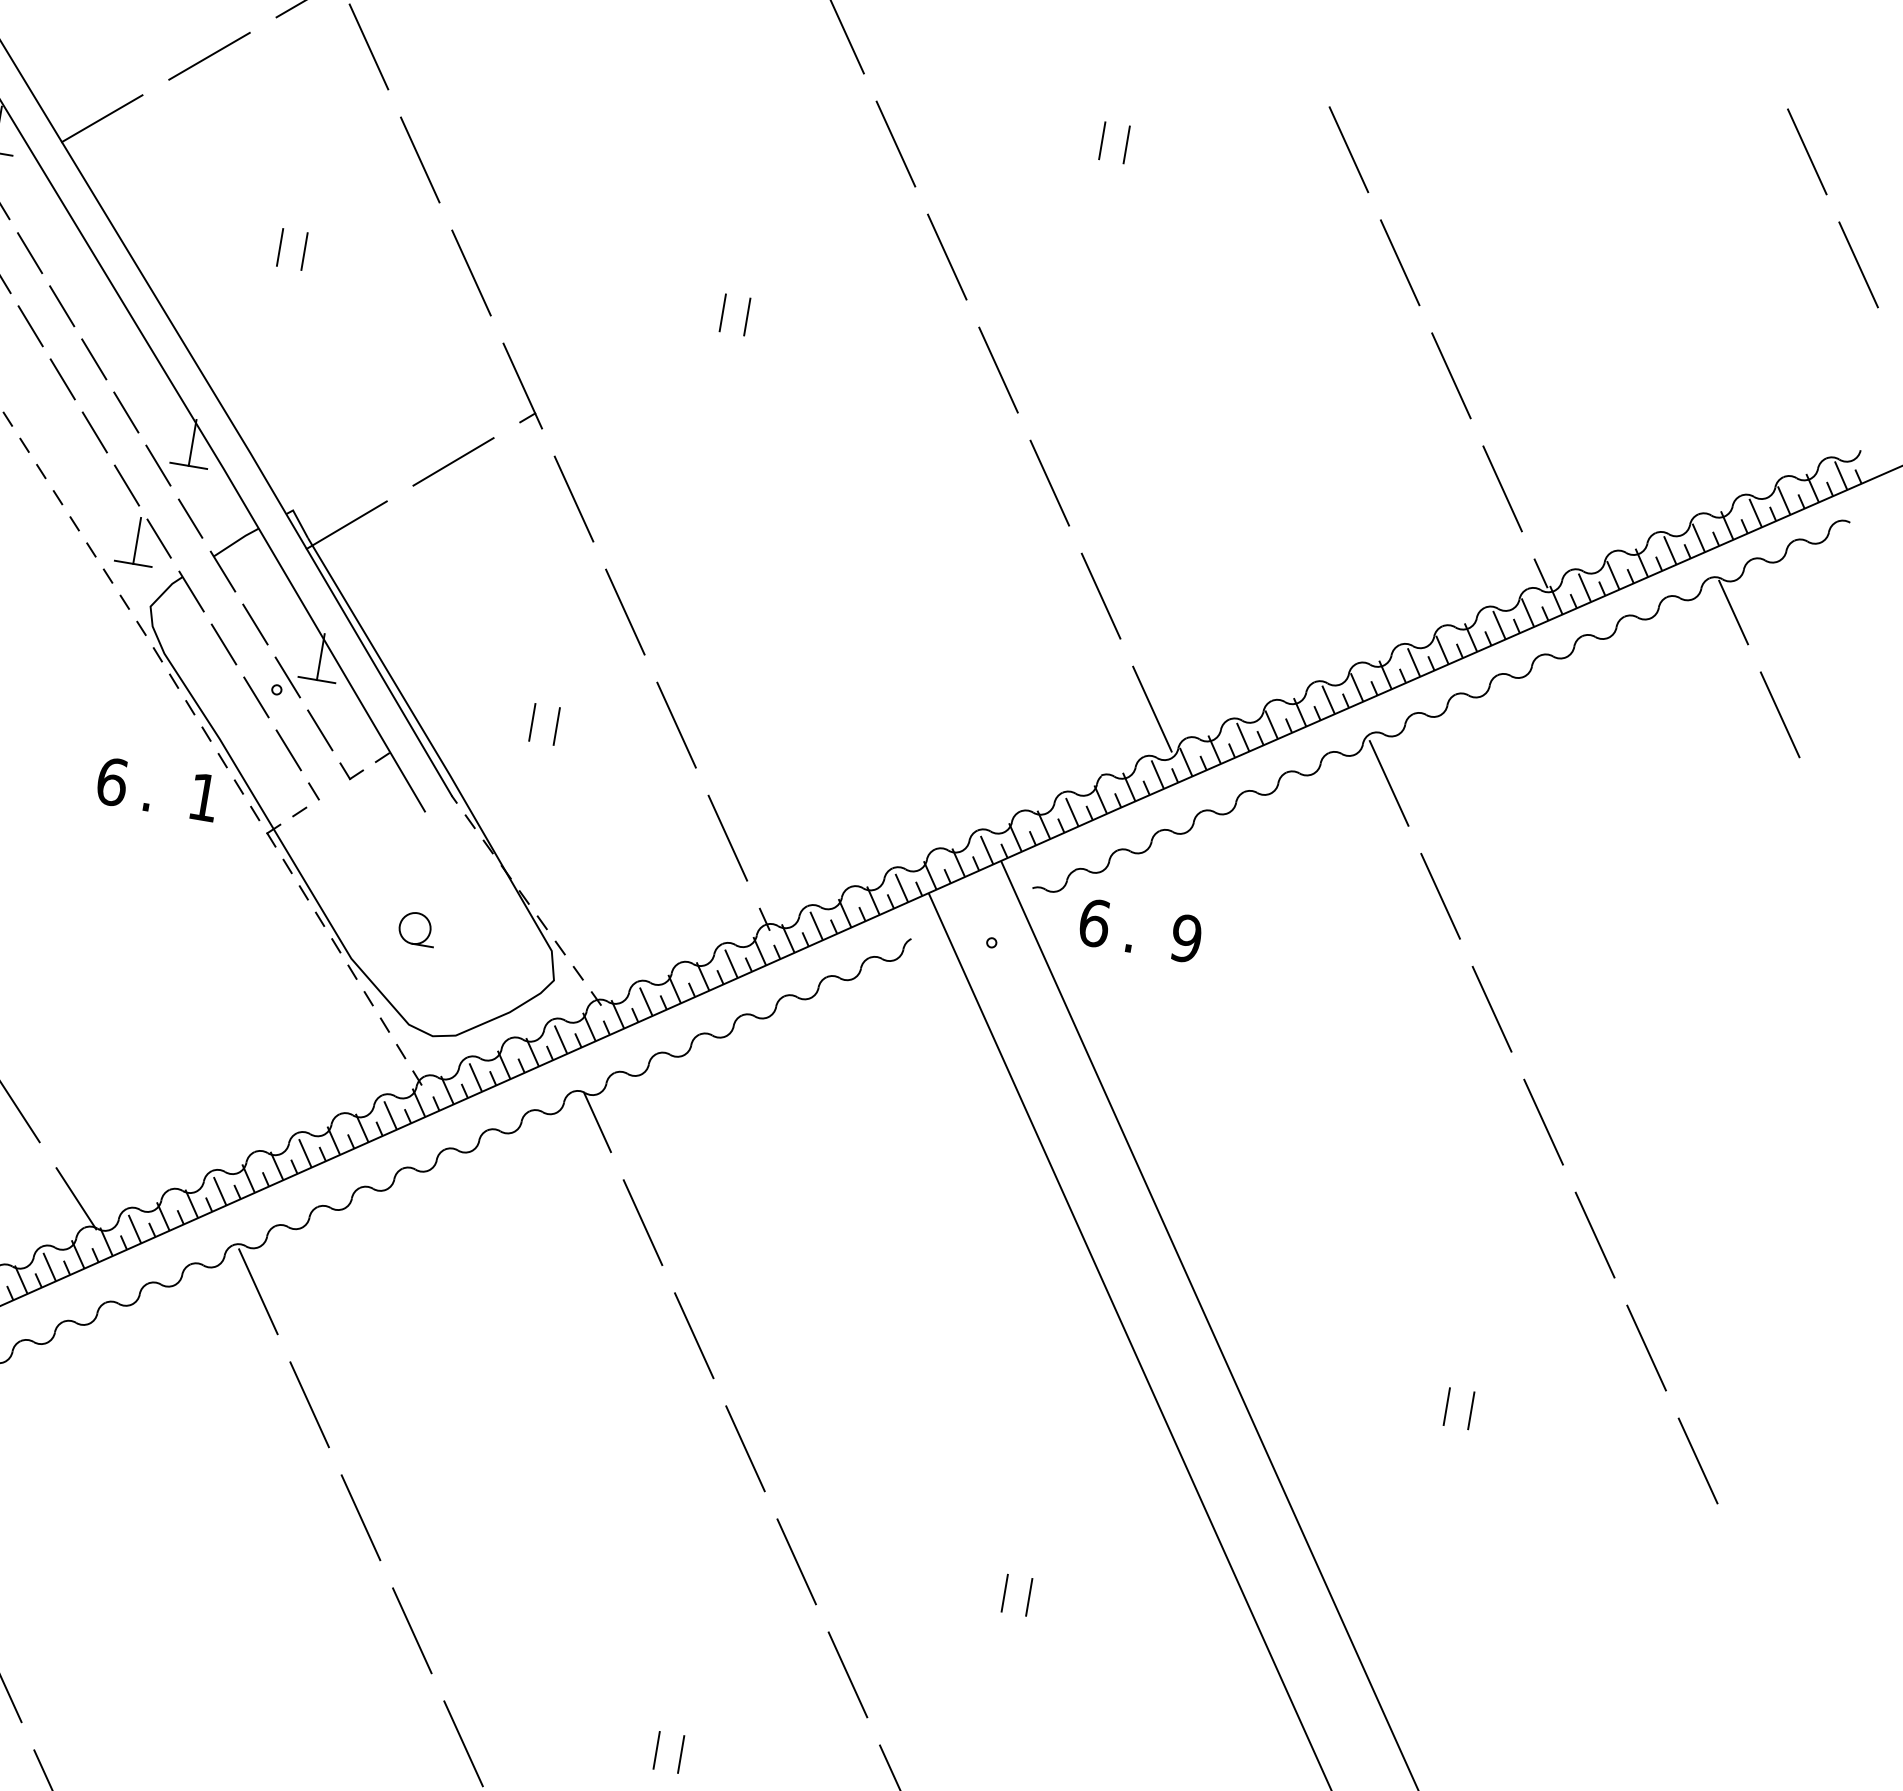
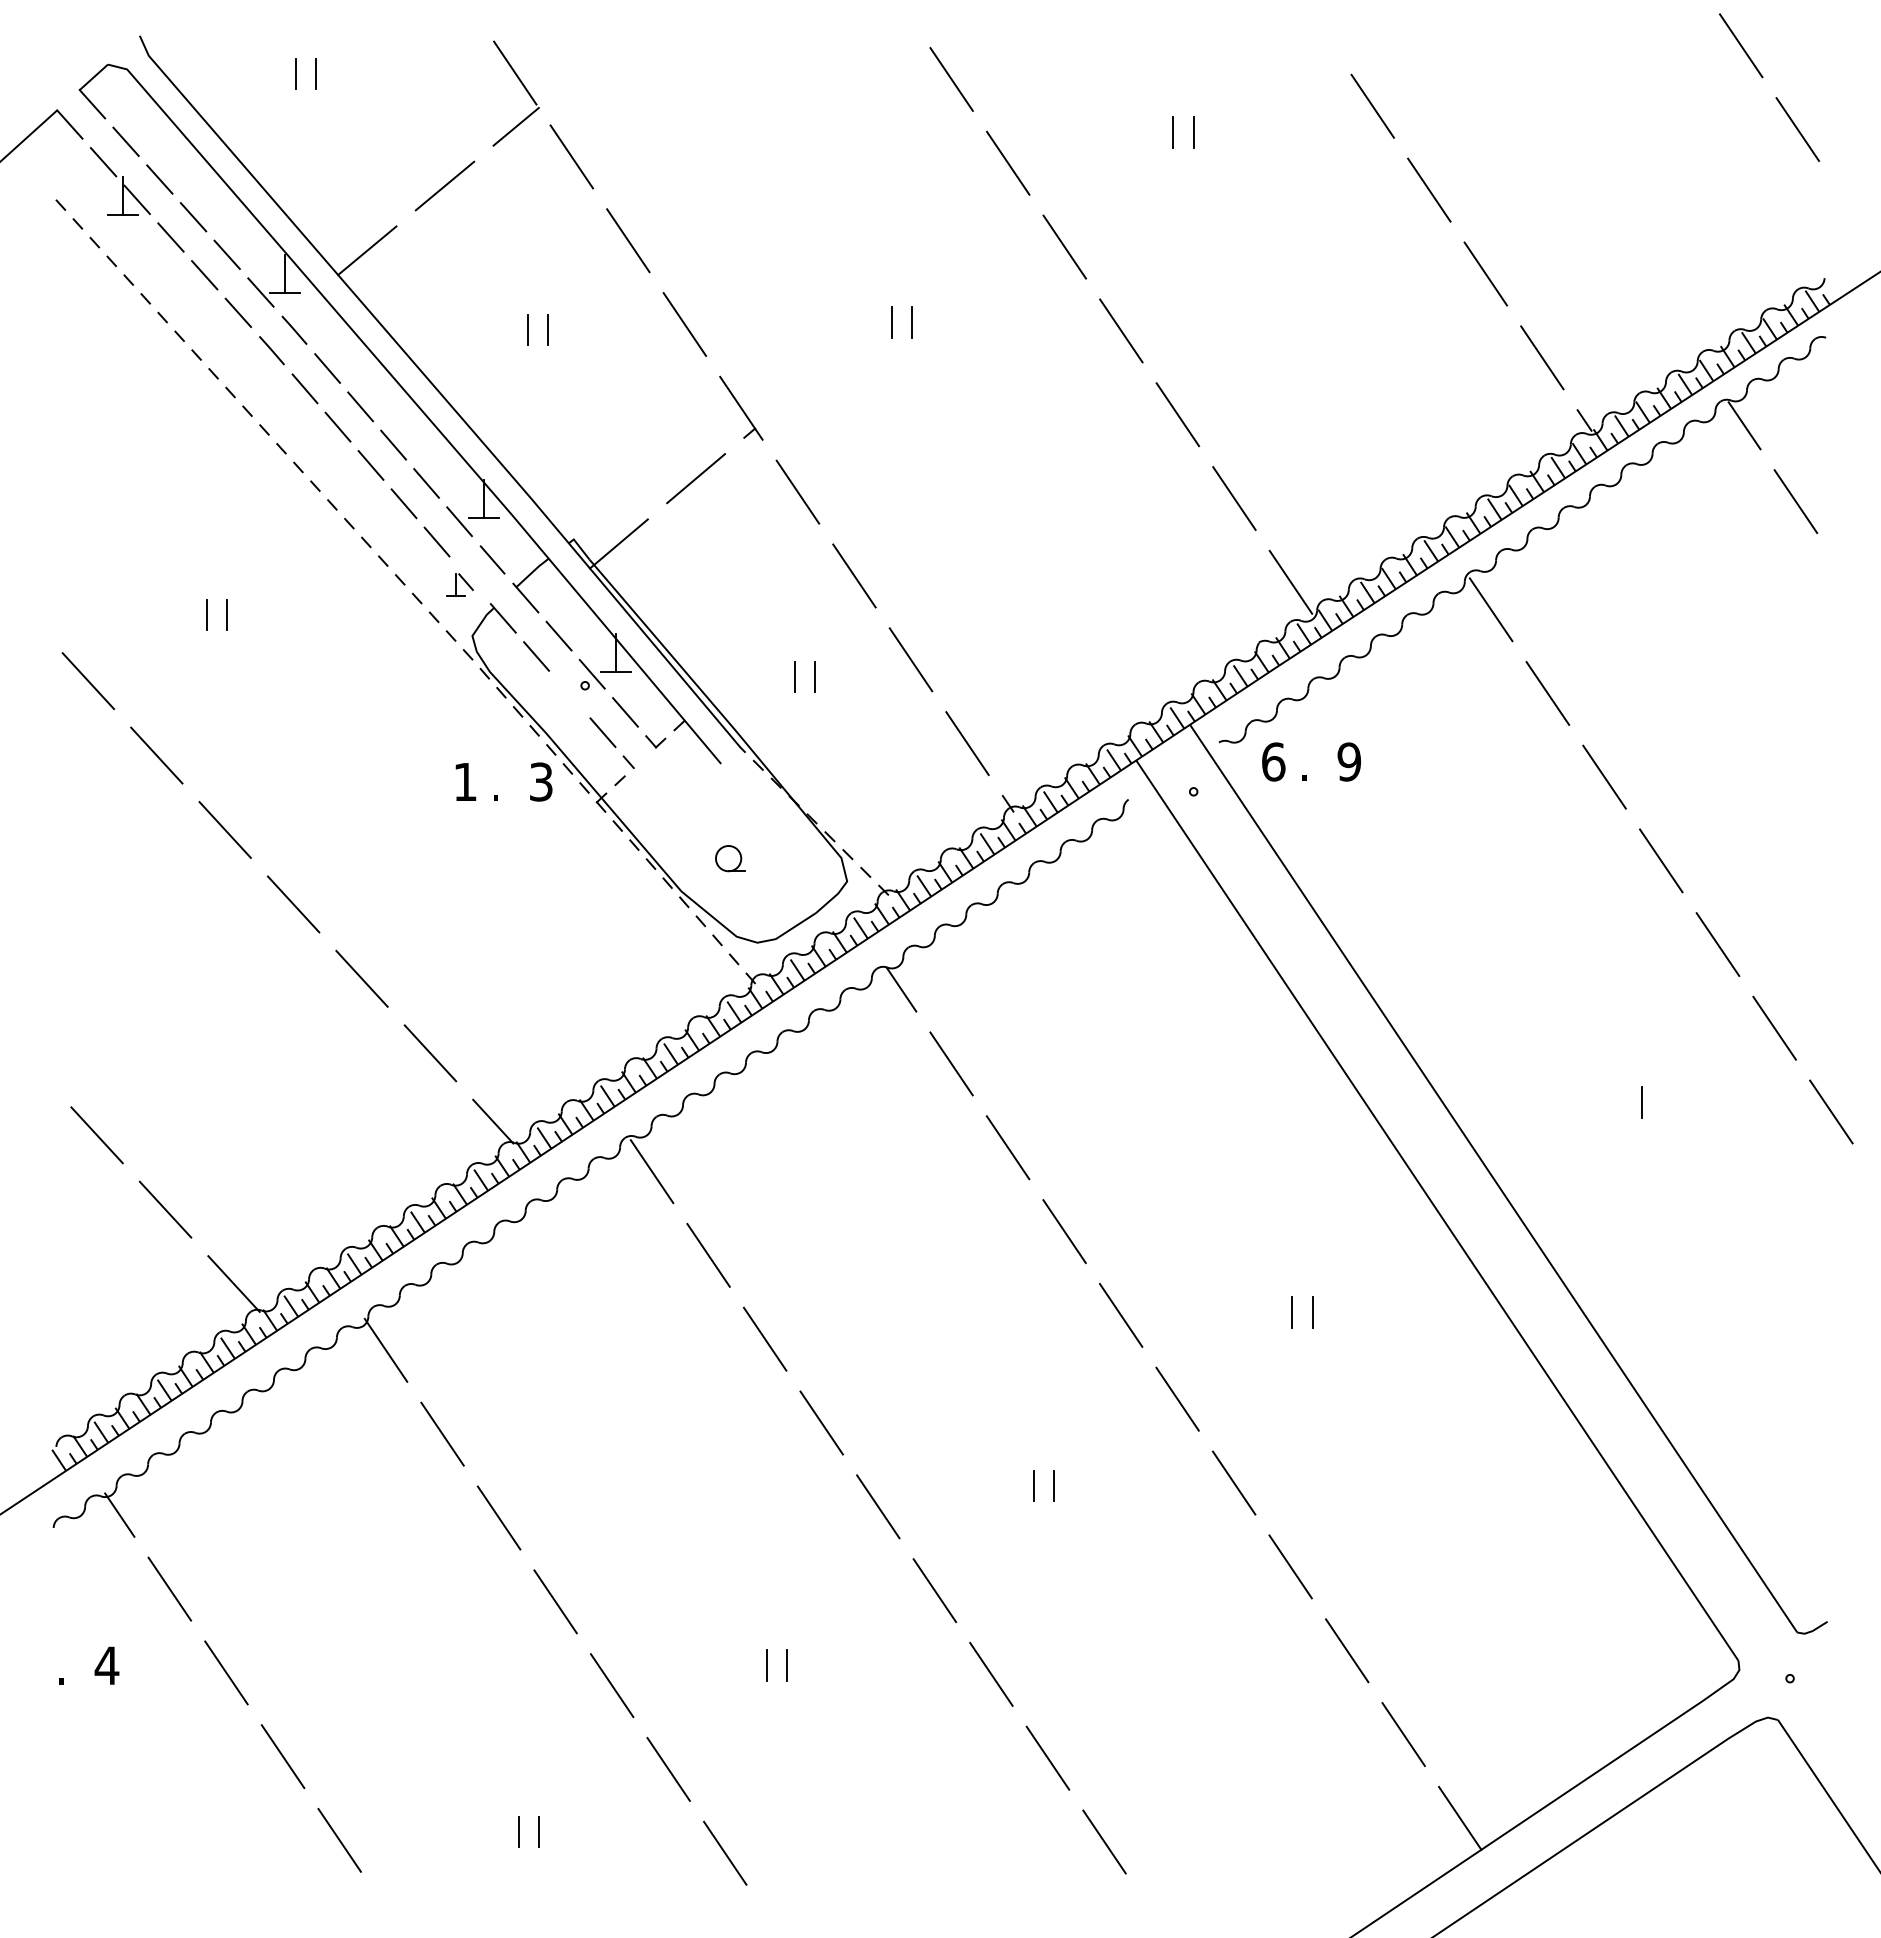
part: (145, 541) -> (459, 584), size x0.6
line: (256, 697) -> (569, 694), removed
text: (112, 781) -> (465, 781), 6 -> 1
text: (204, 796) -> (541, 781), 1 -> 3
line: (1447, 1406) -> (1622, 1102), removed

